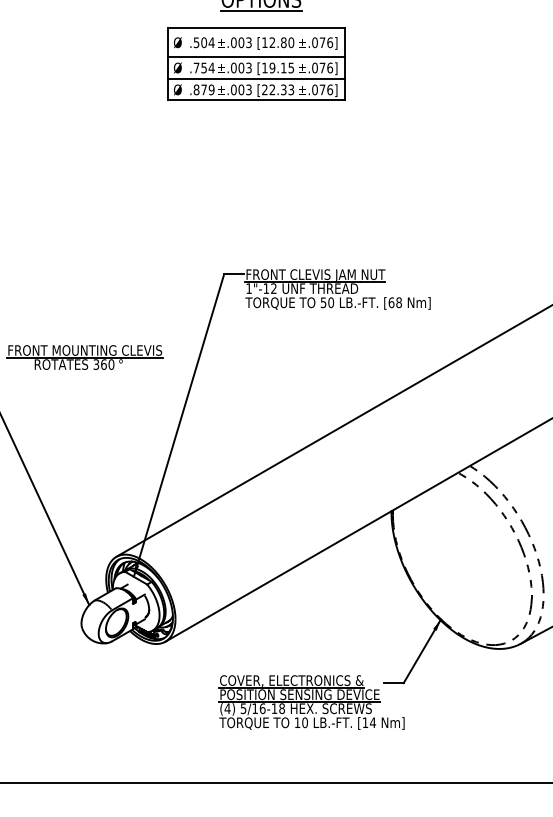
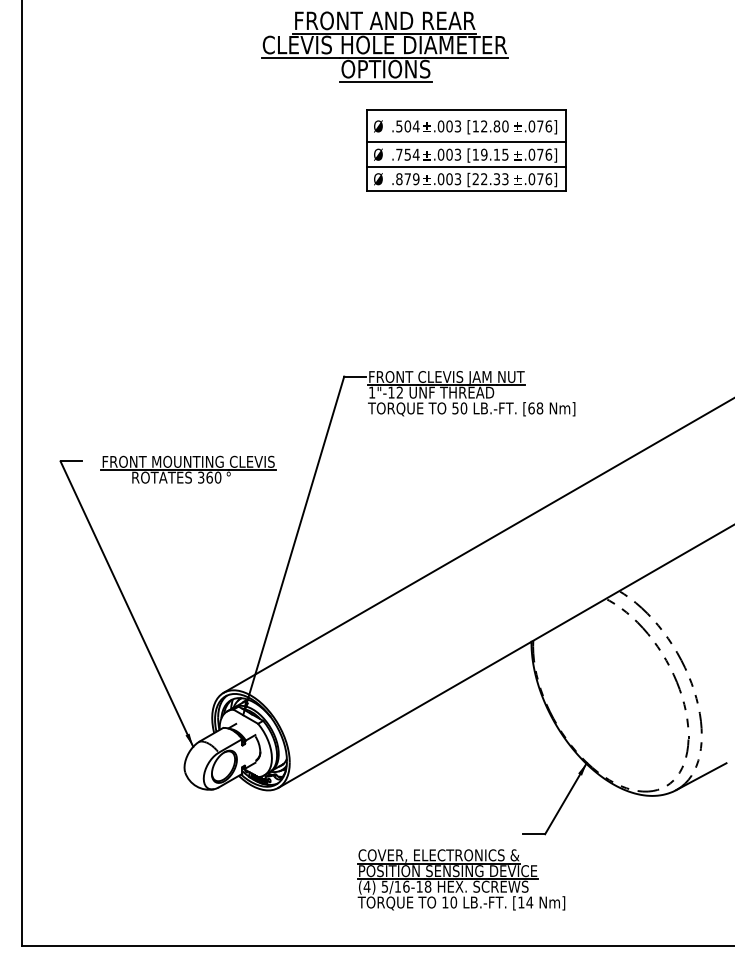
part: (256, 64) -> (466, 150), moved
part: (311, 702) -> (461, 879), moved

